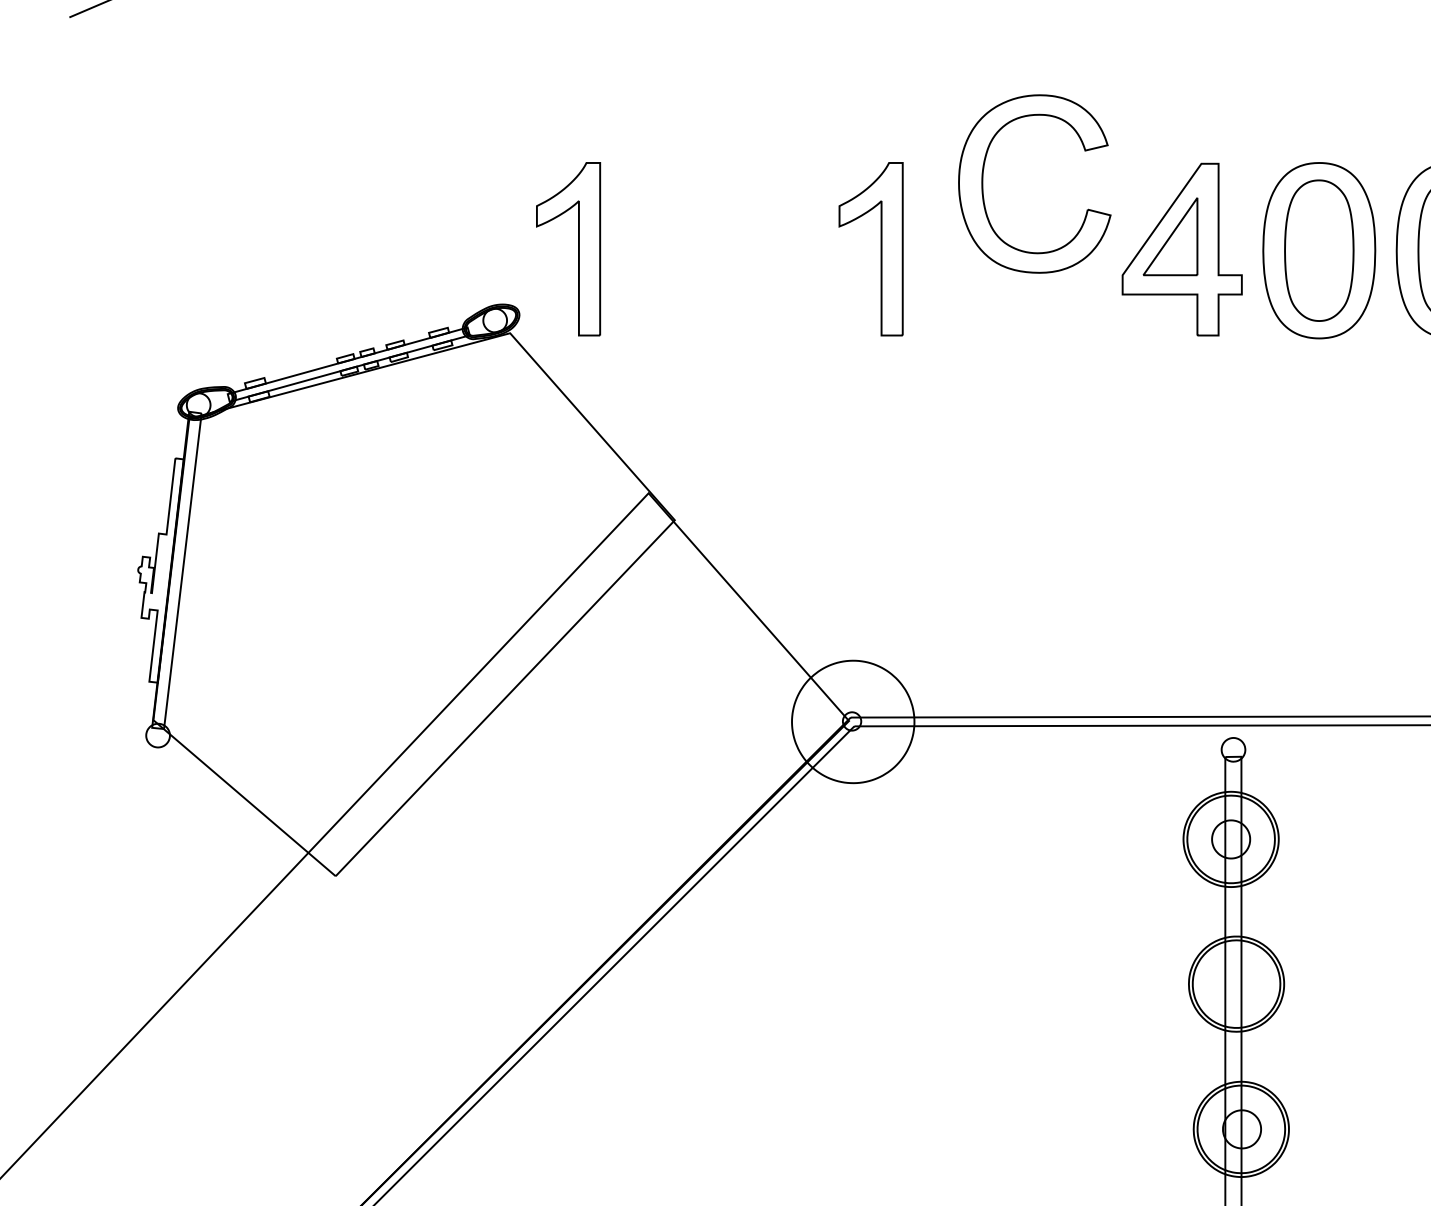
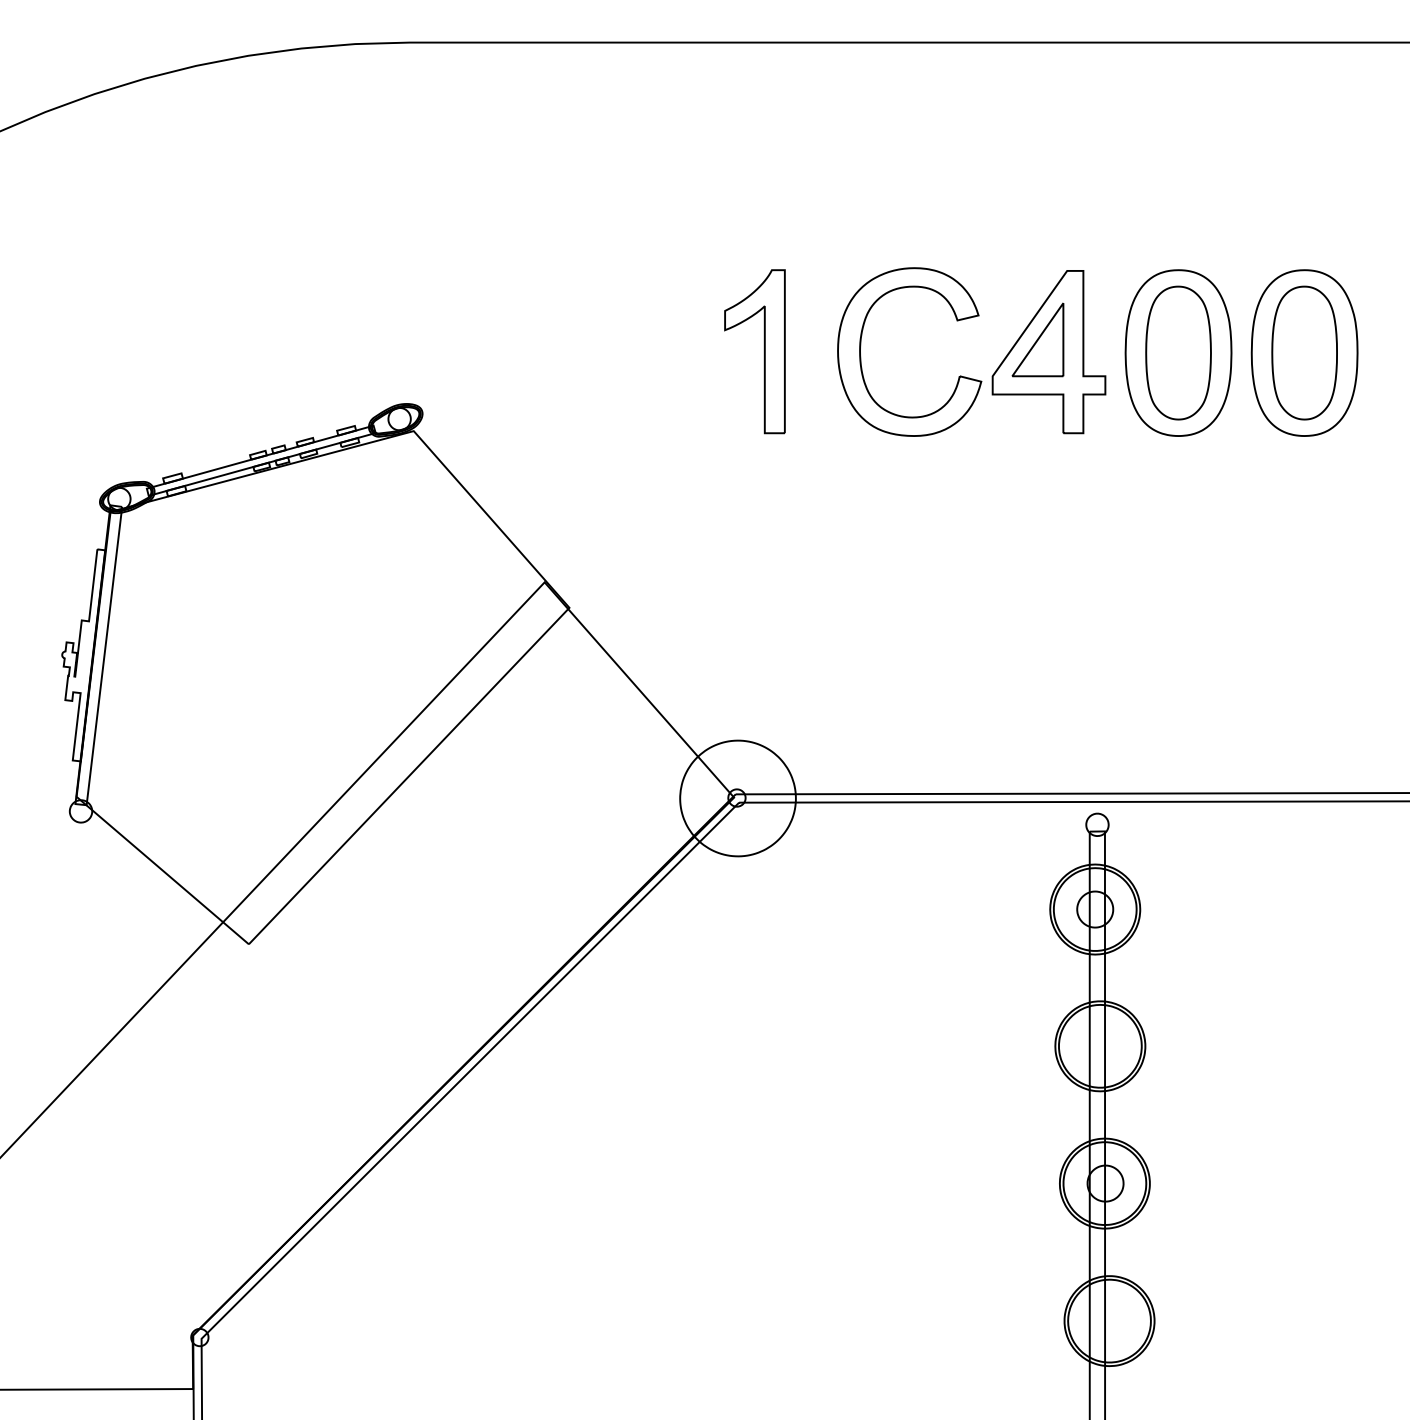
part: (983, 188) -> (861, 356), moved
part: (577, 249) -> (477, 351), removed

